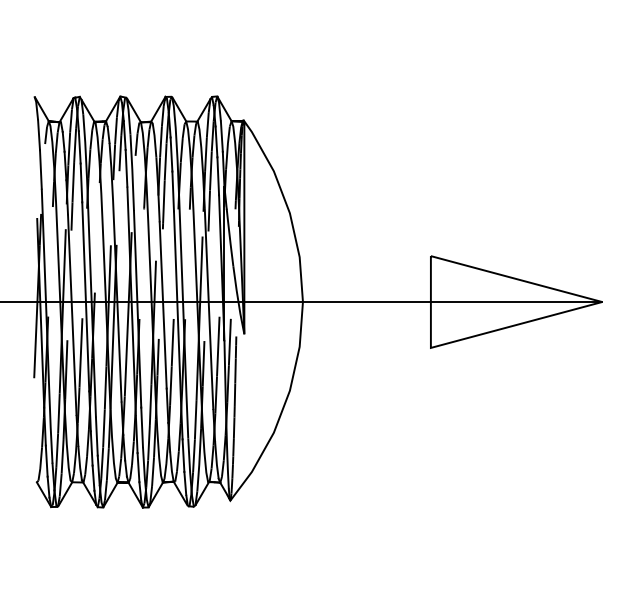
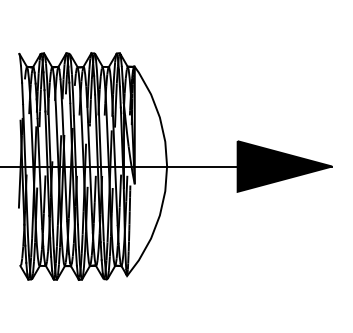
fill: (515, 302) -> (284, 166), added

